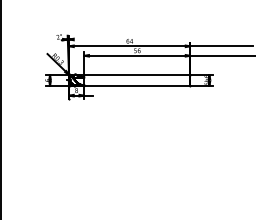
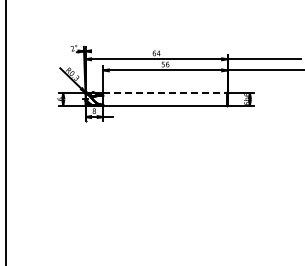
line: (137, 74) -> (165, 92), solid -> dashed

